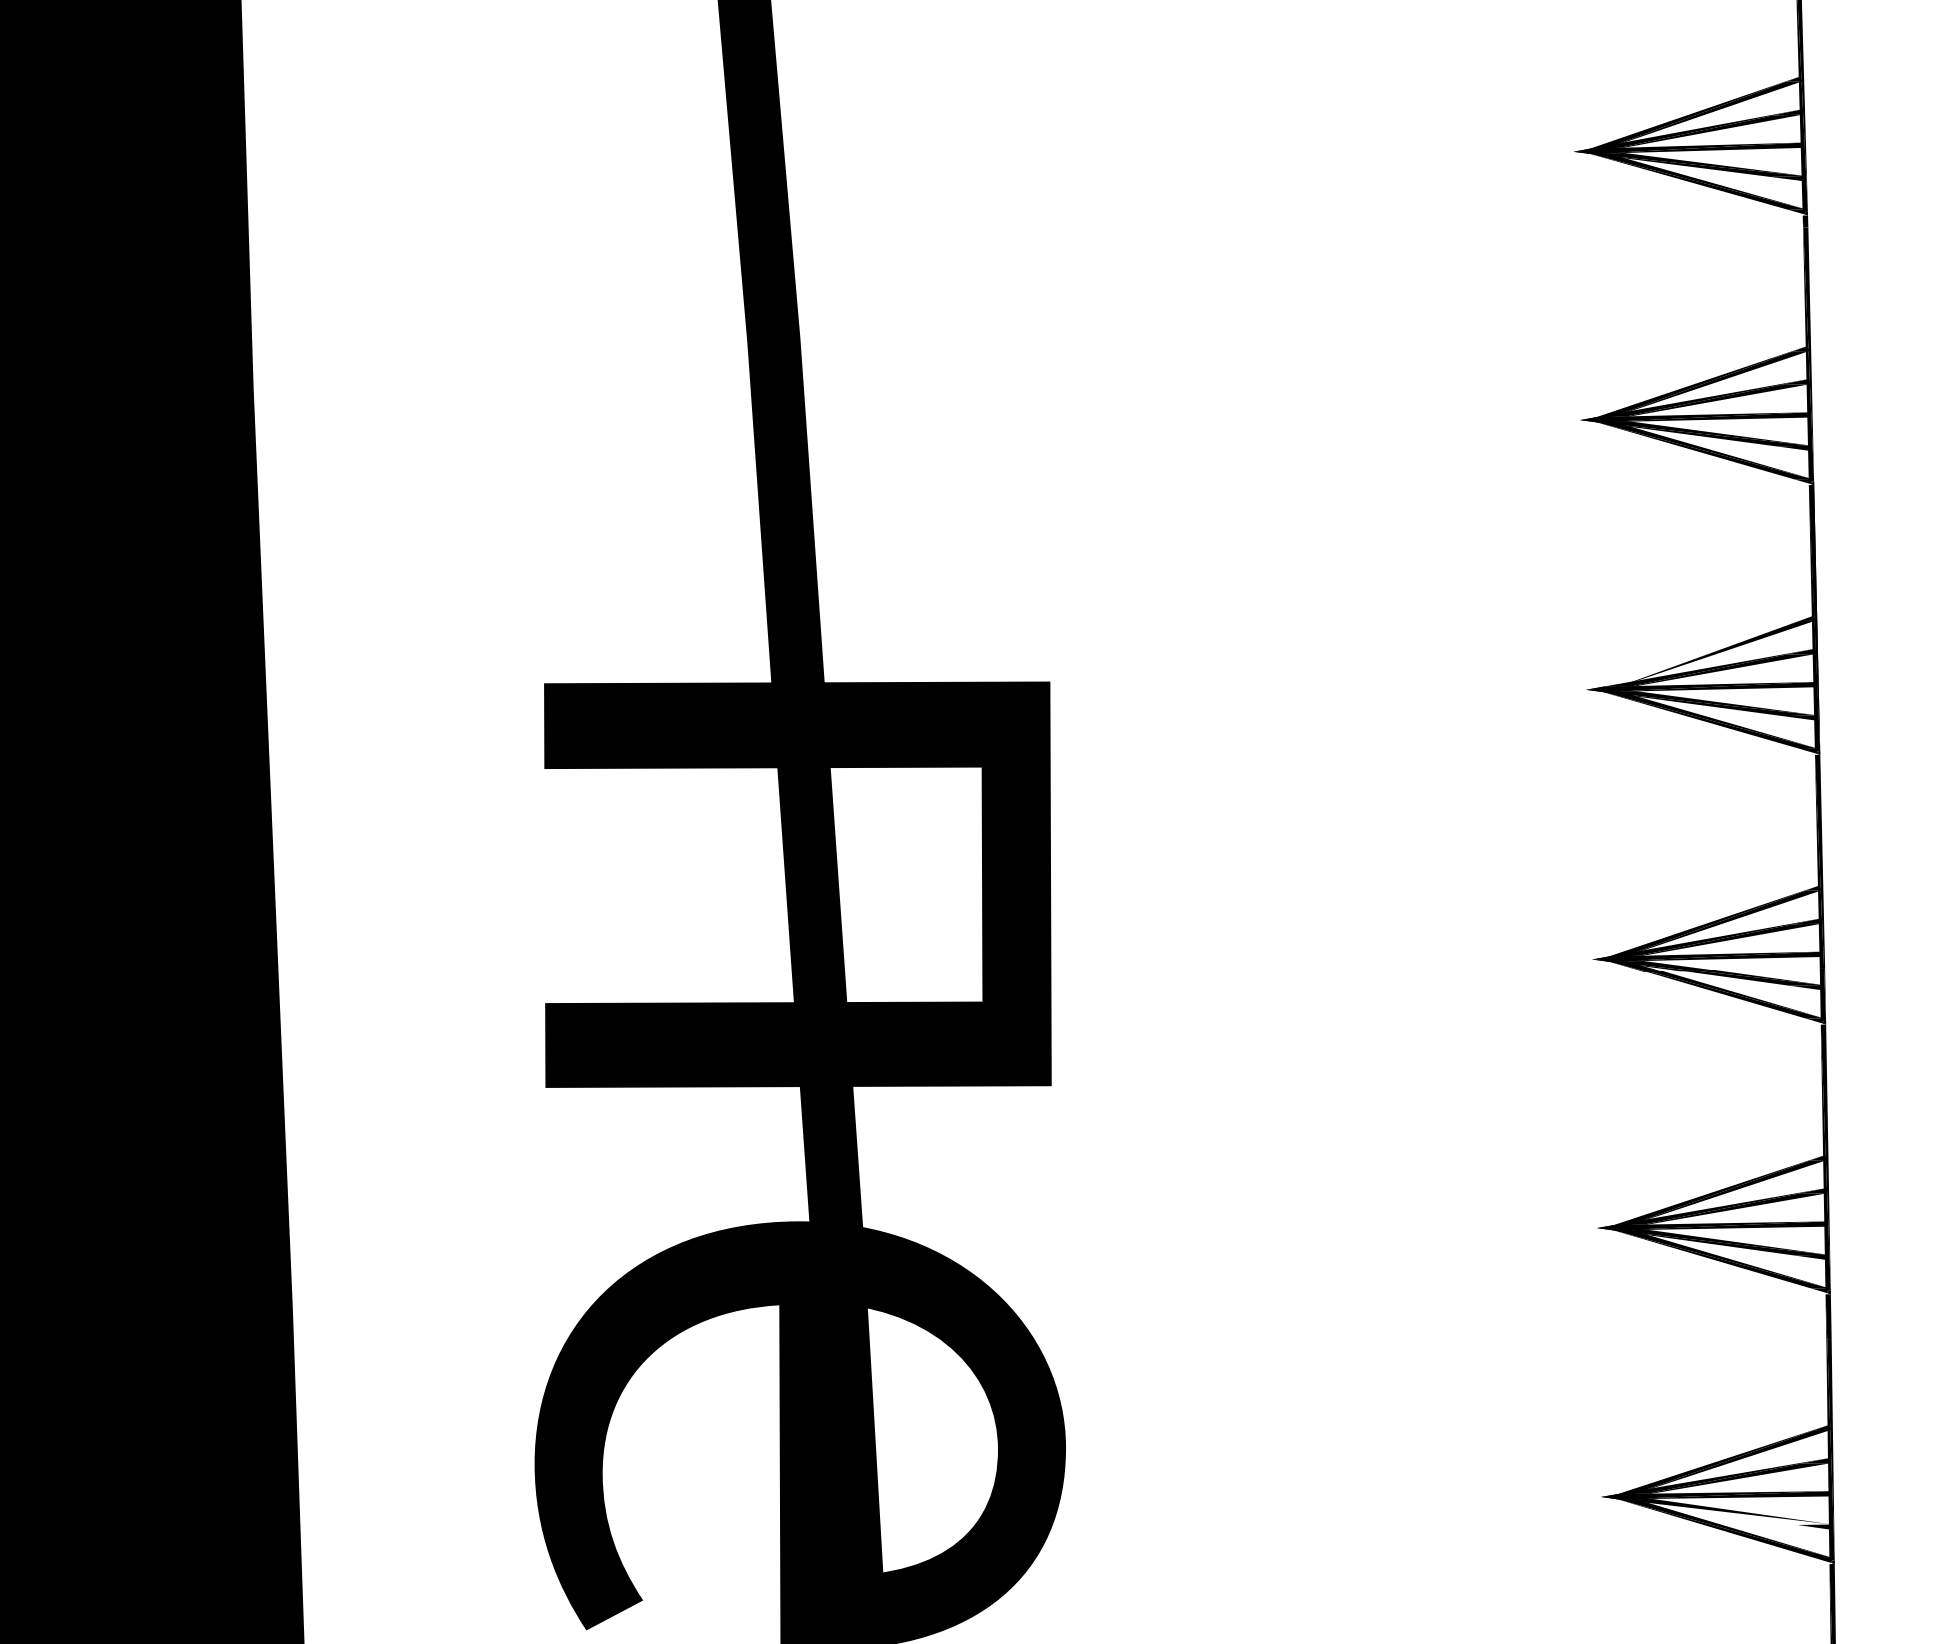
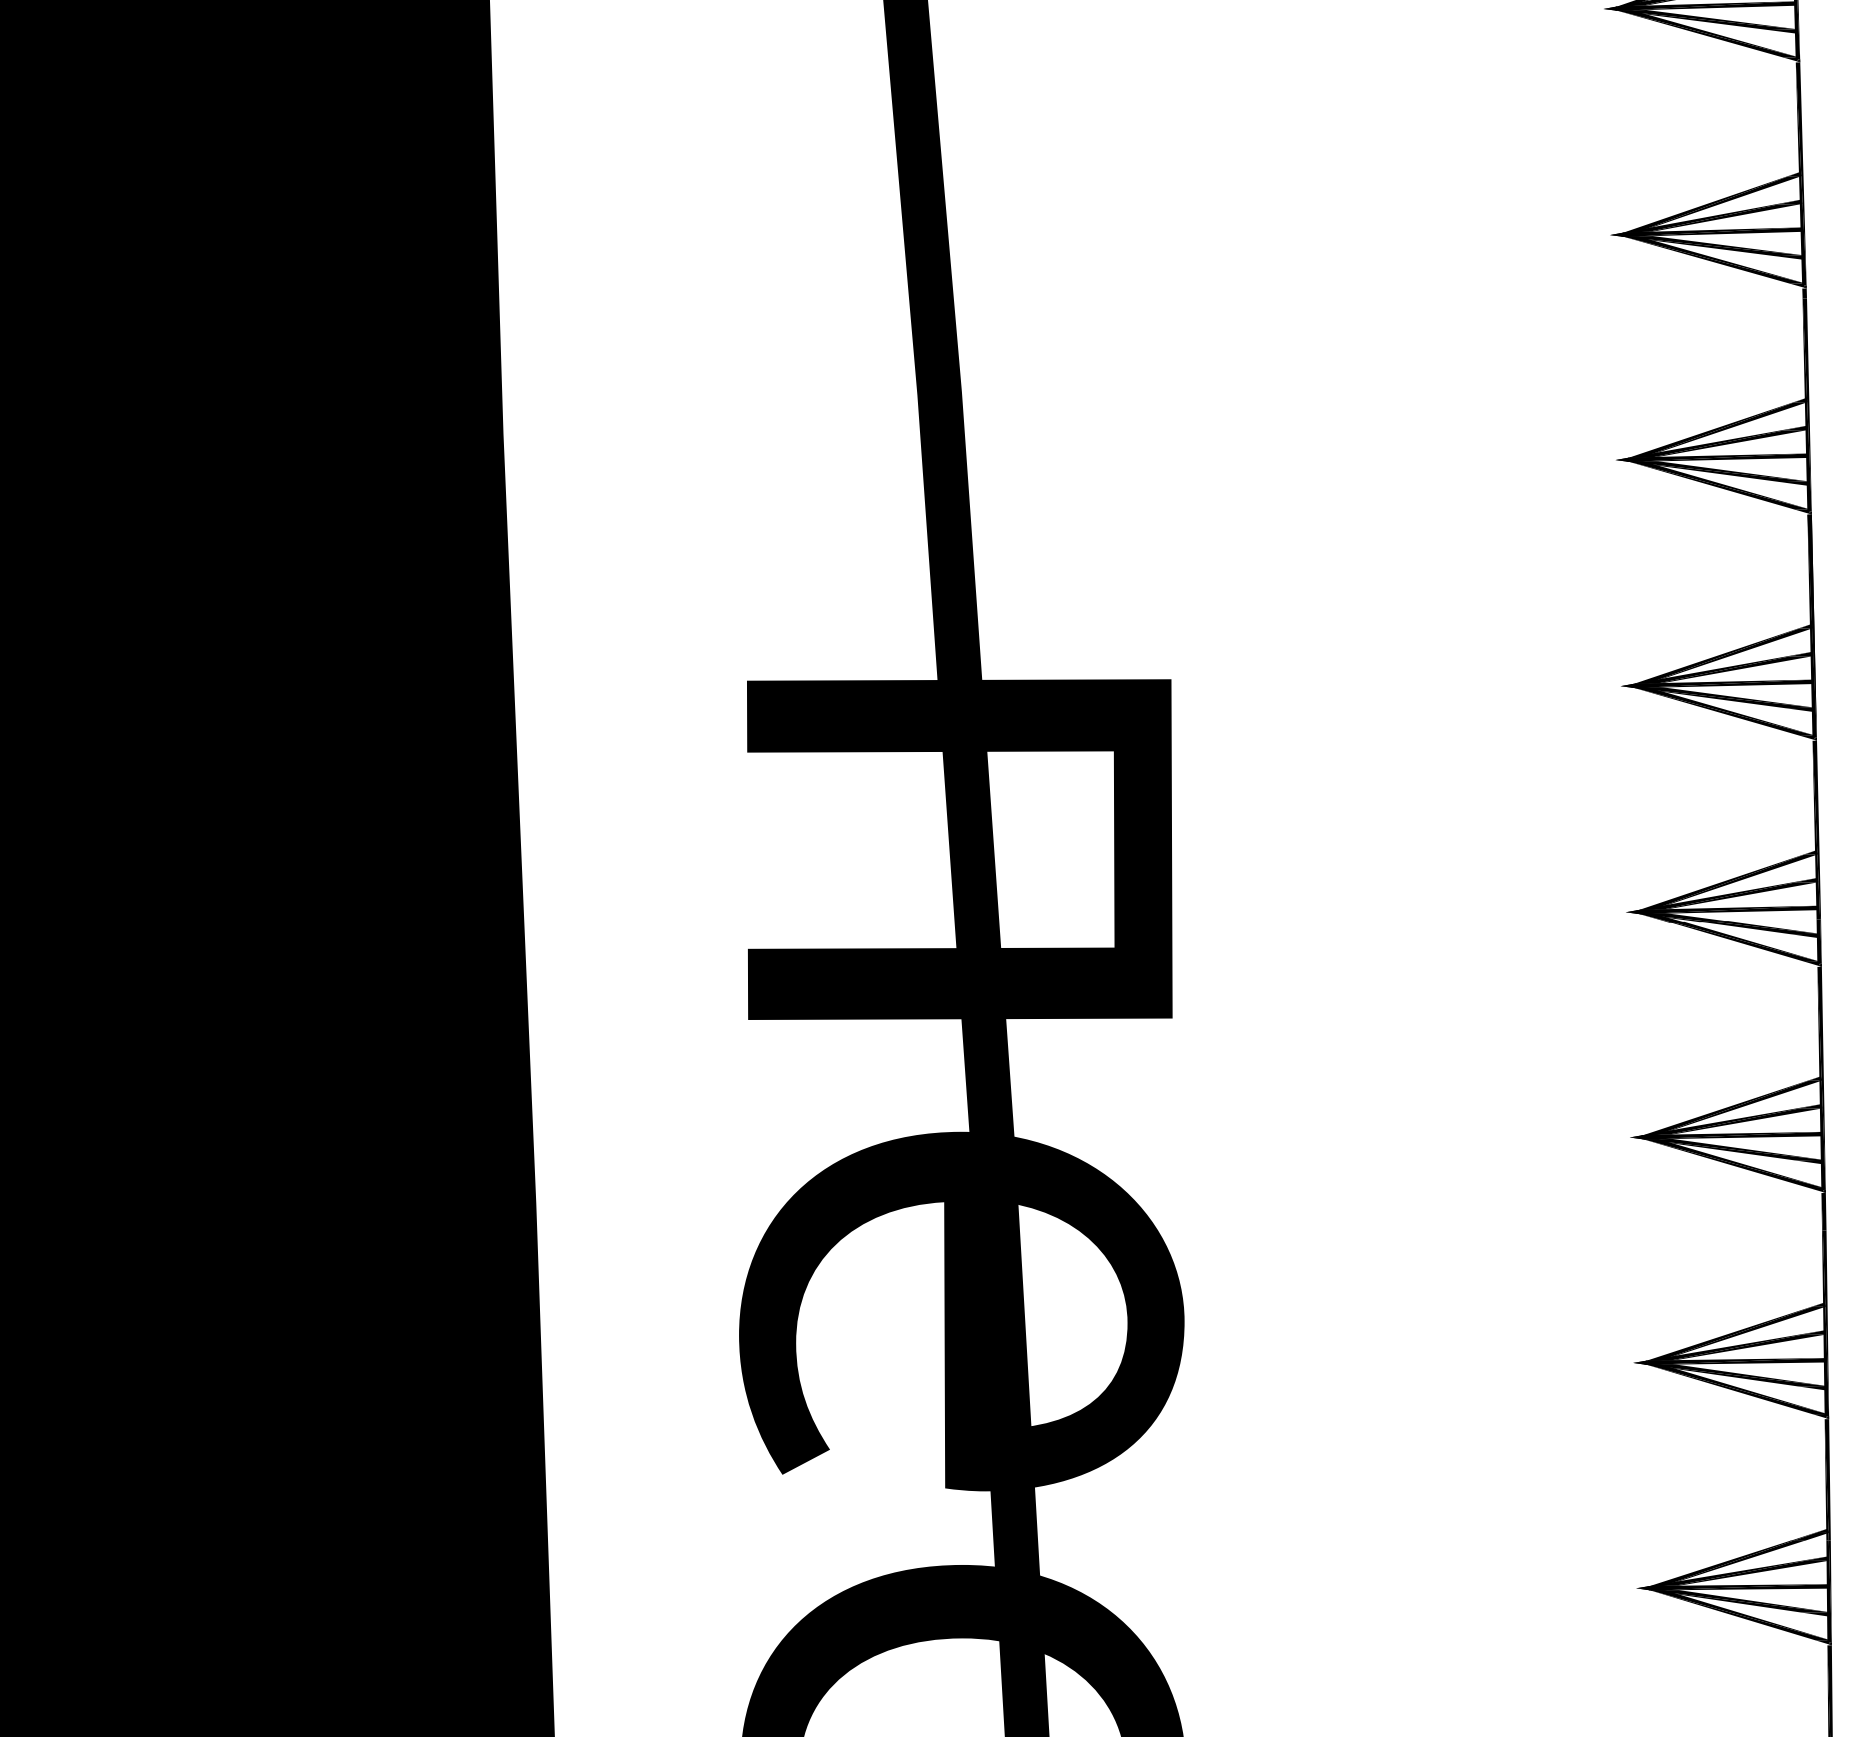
fill: (1707, 650) -> (1722, 653), added
fill: (1724, 1511) -> (1736, 1375), added

